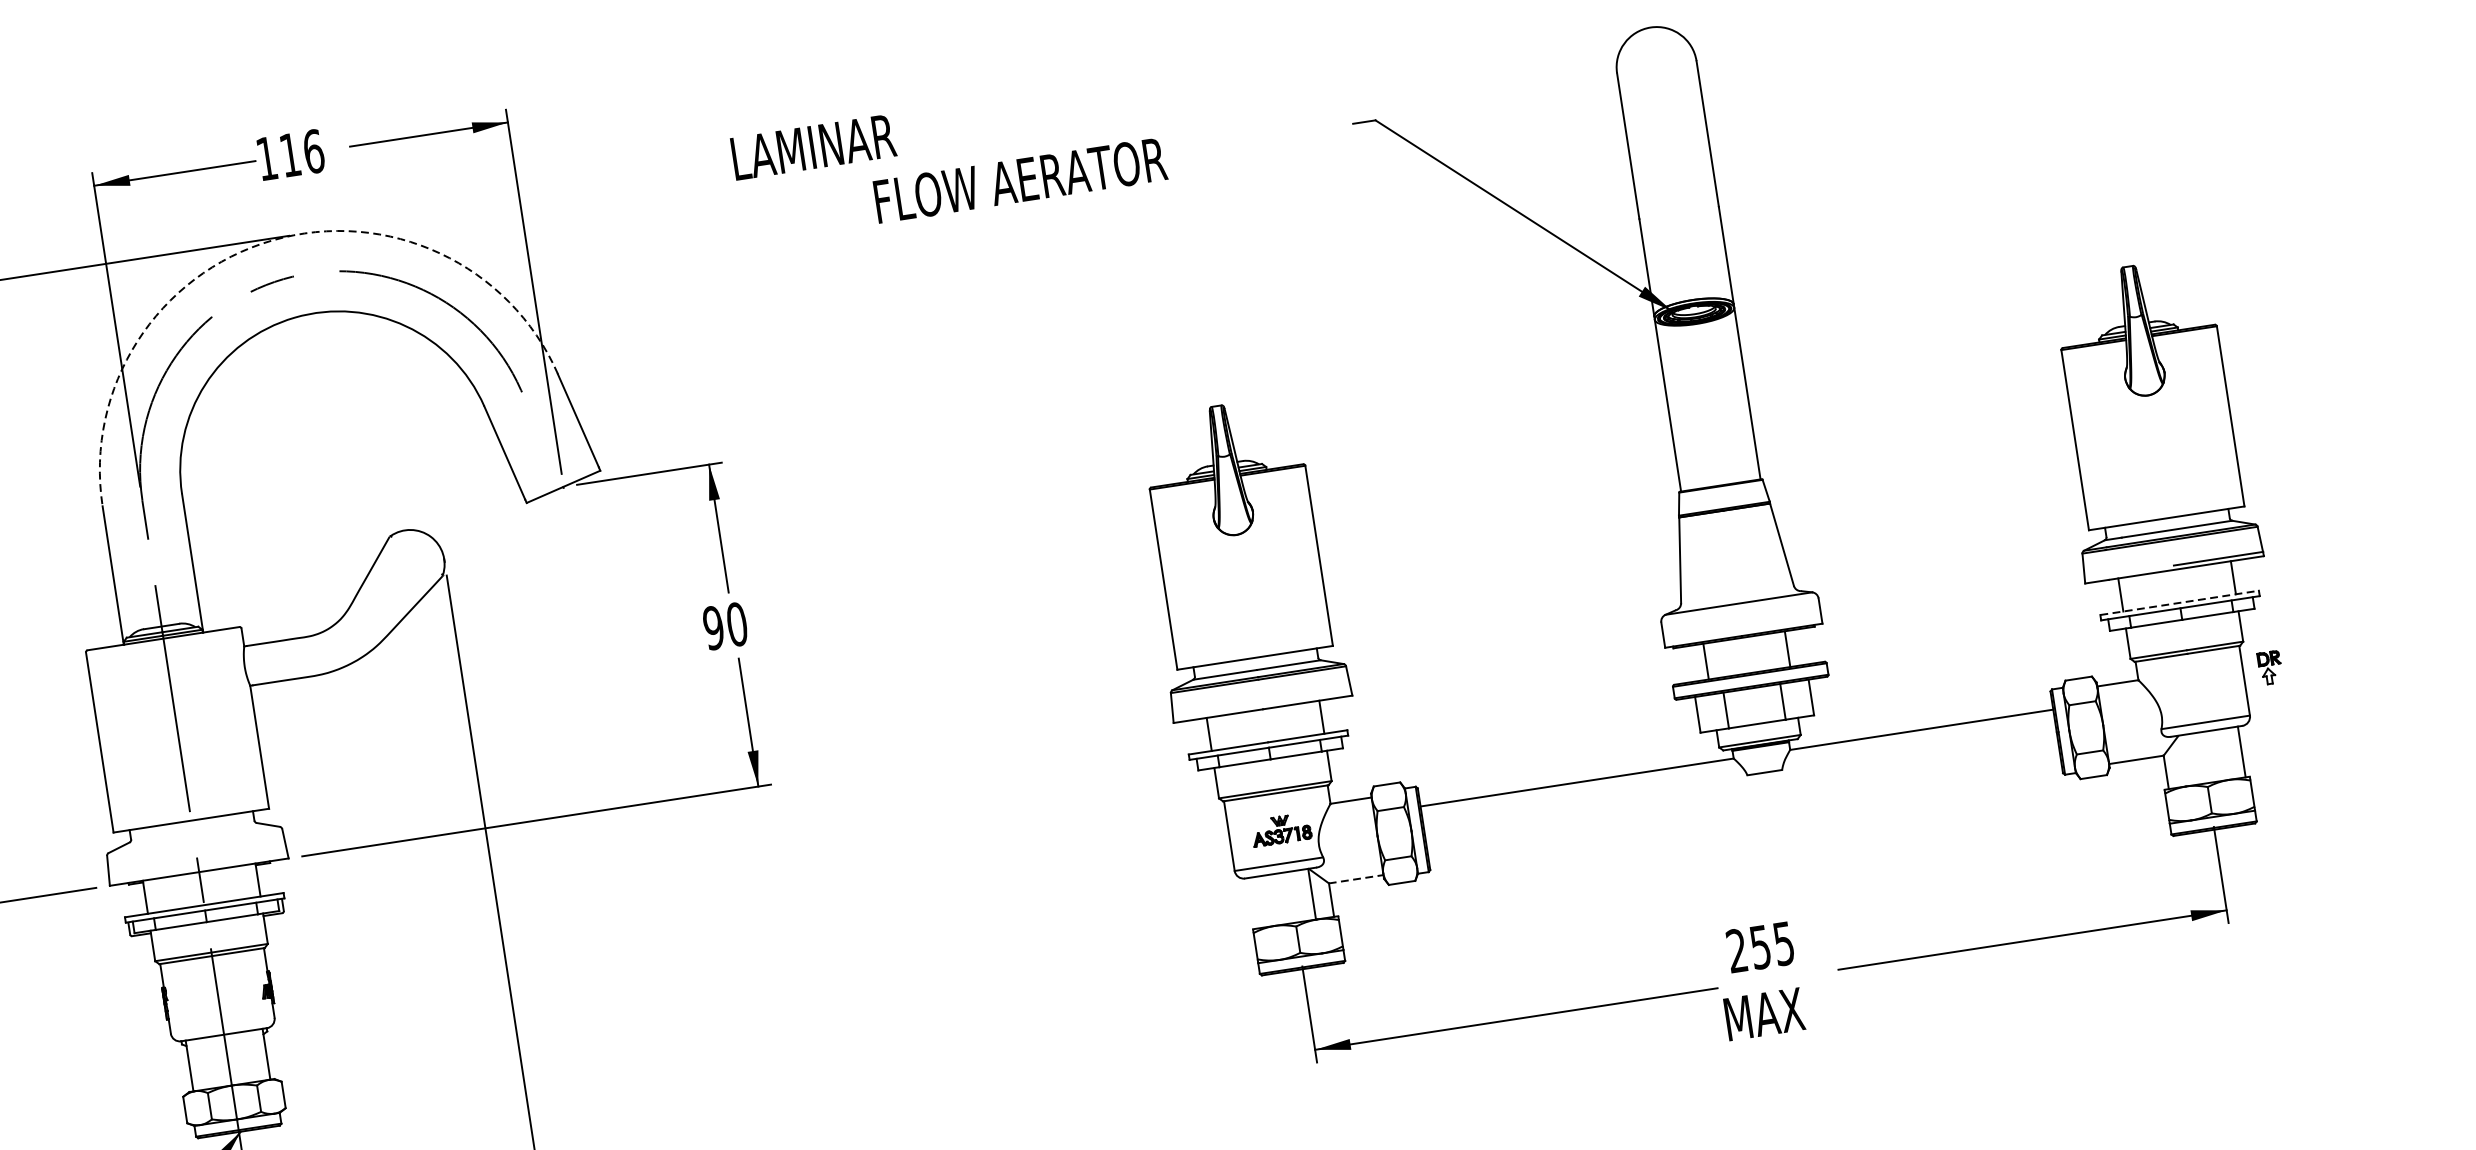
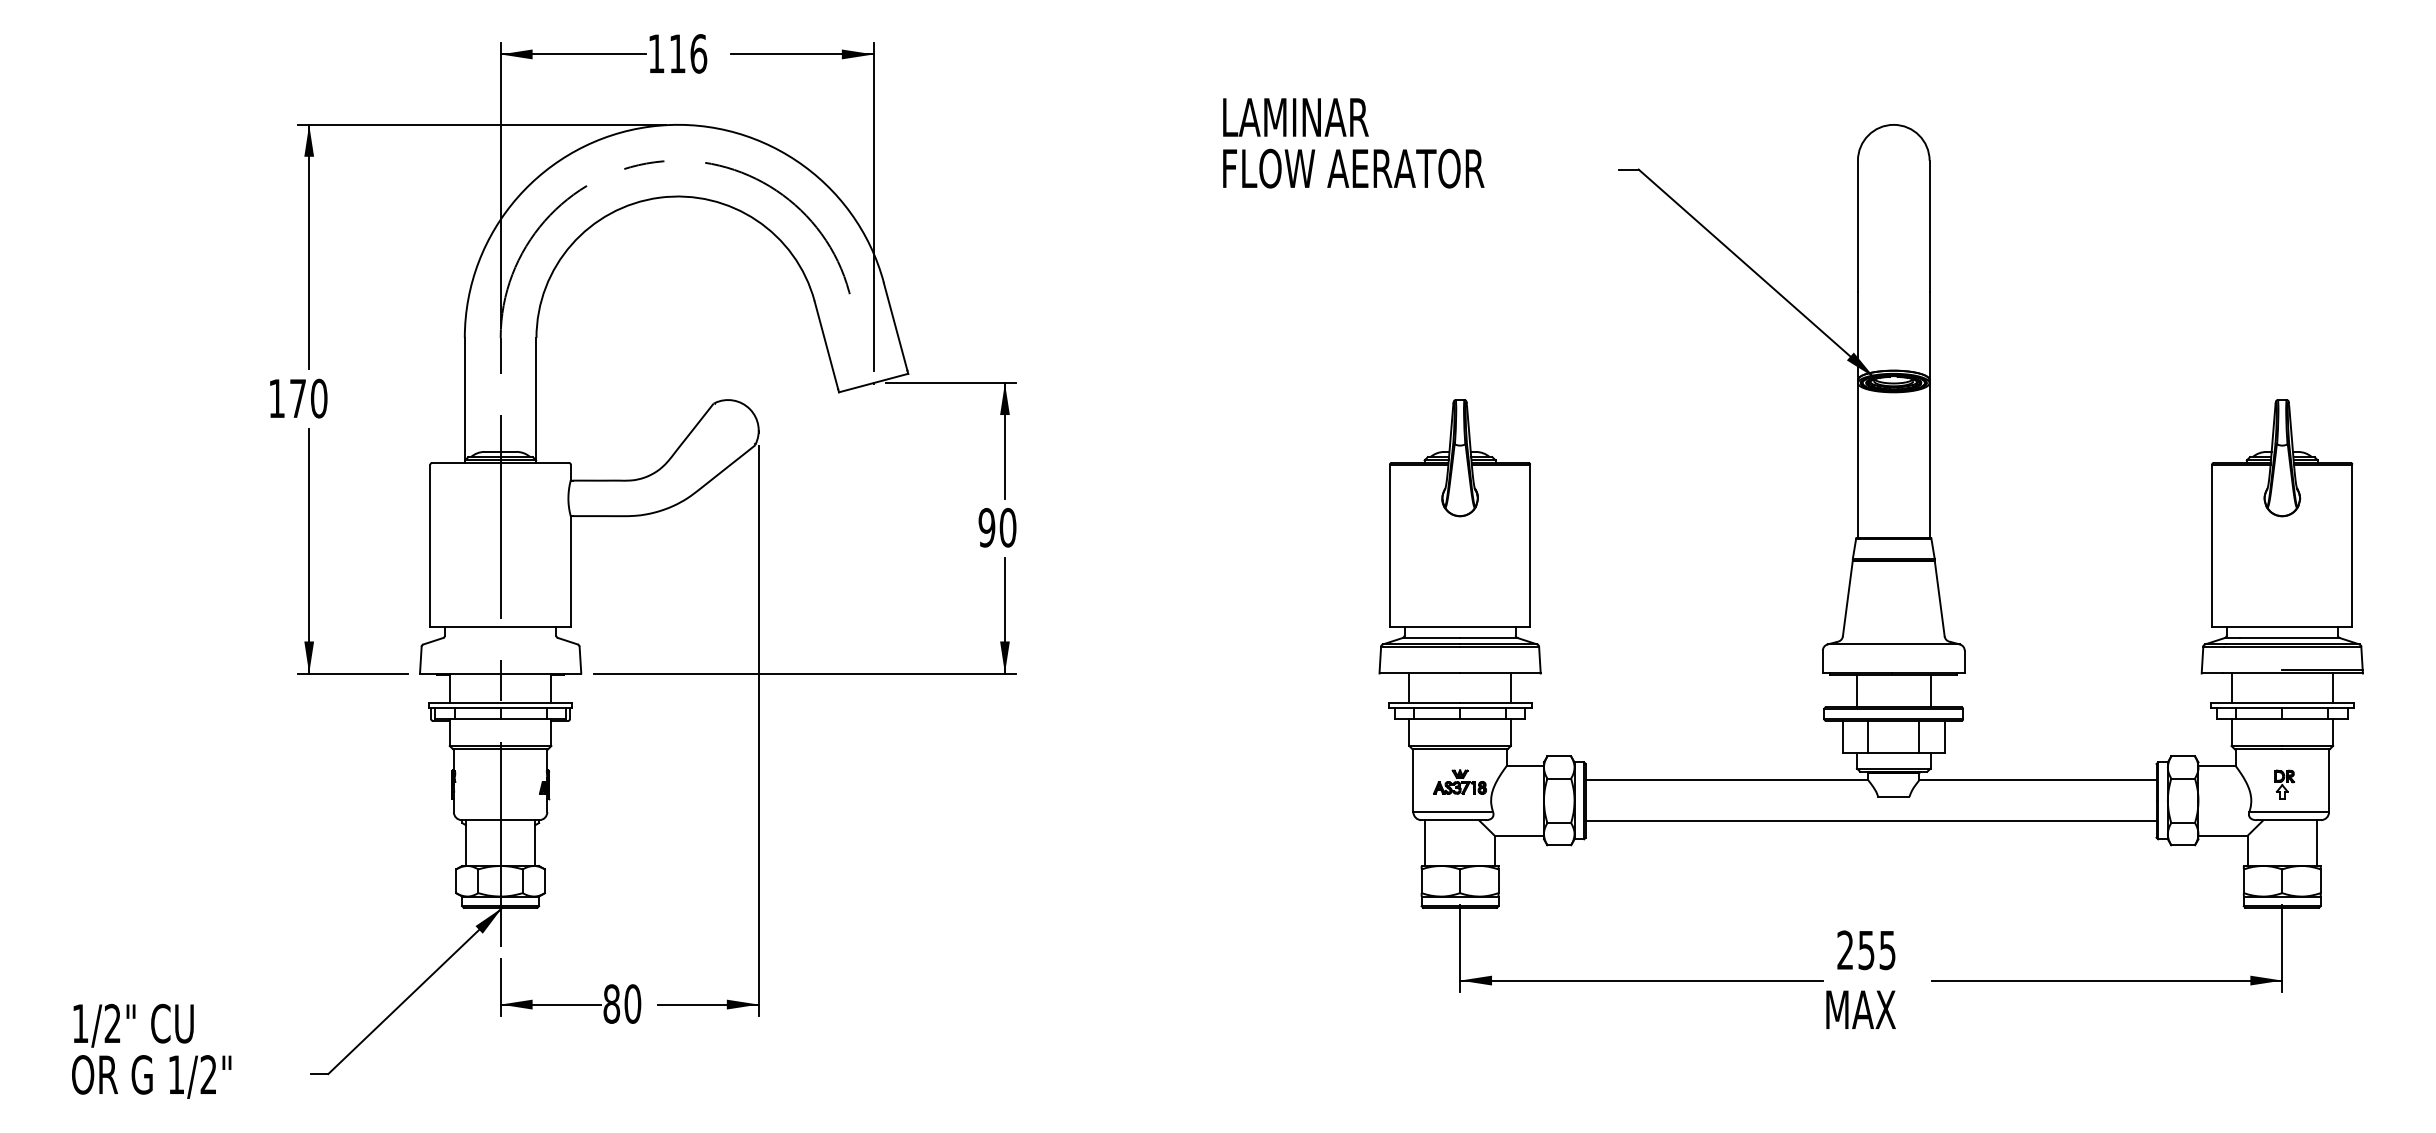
text: (813, 147) -> (1295, 117), moved
text: (1020, 180) -> (1353, 168), moved
arc: (272, 240) -> (650, 126), dashed -> solid
line: (2179, 603) -> (2282, 703), dashed -> solid
part: (2270, 667) -> (2284, 784), moved
line: (1743, 803) -> (1870, 821), added
line: (1356, 878) -> (1519, 835), dashed -> solid
line: (1312, 893) -> (1425, 842), moved

